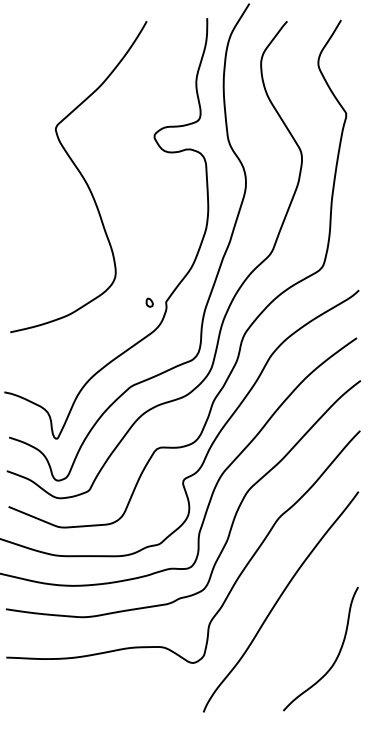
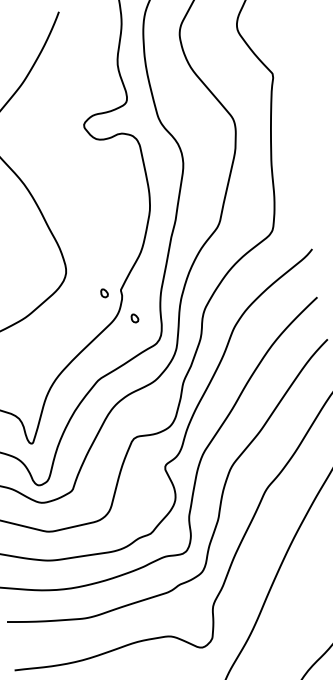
part: (175, 331) -> (134, 318), added

